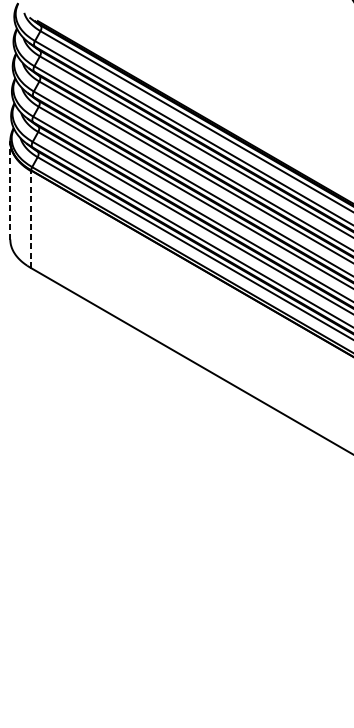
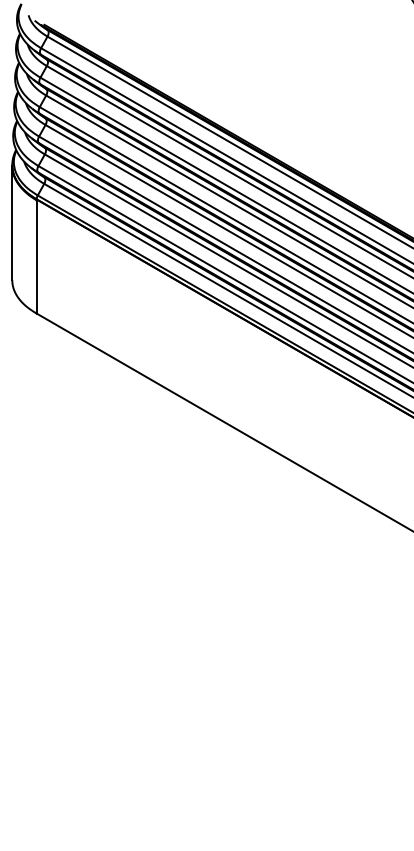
line: (10, 190) -> (12, 222), dashed -> solid
line: (31, 219) -> (36, 256), dashed -> solid

